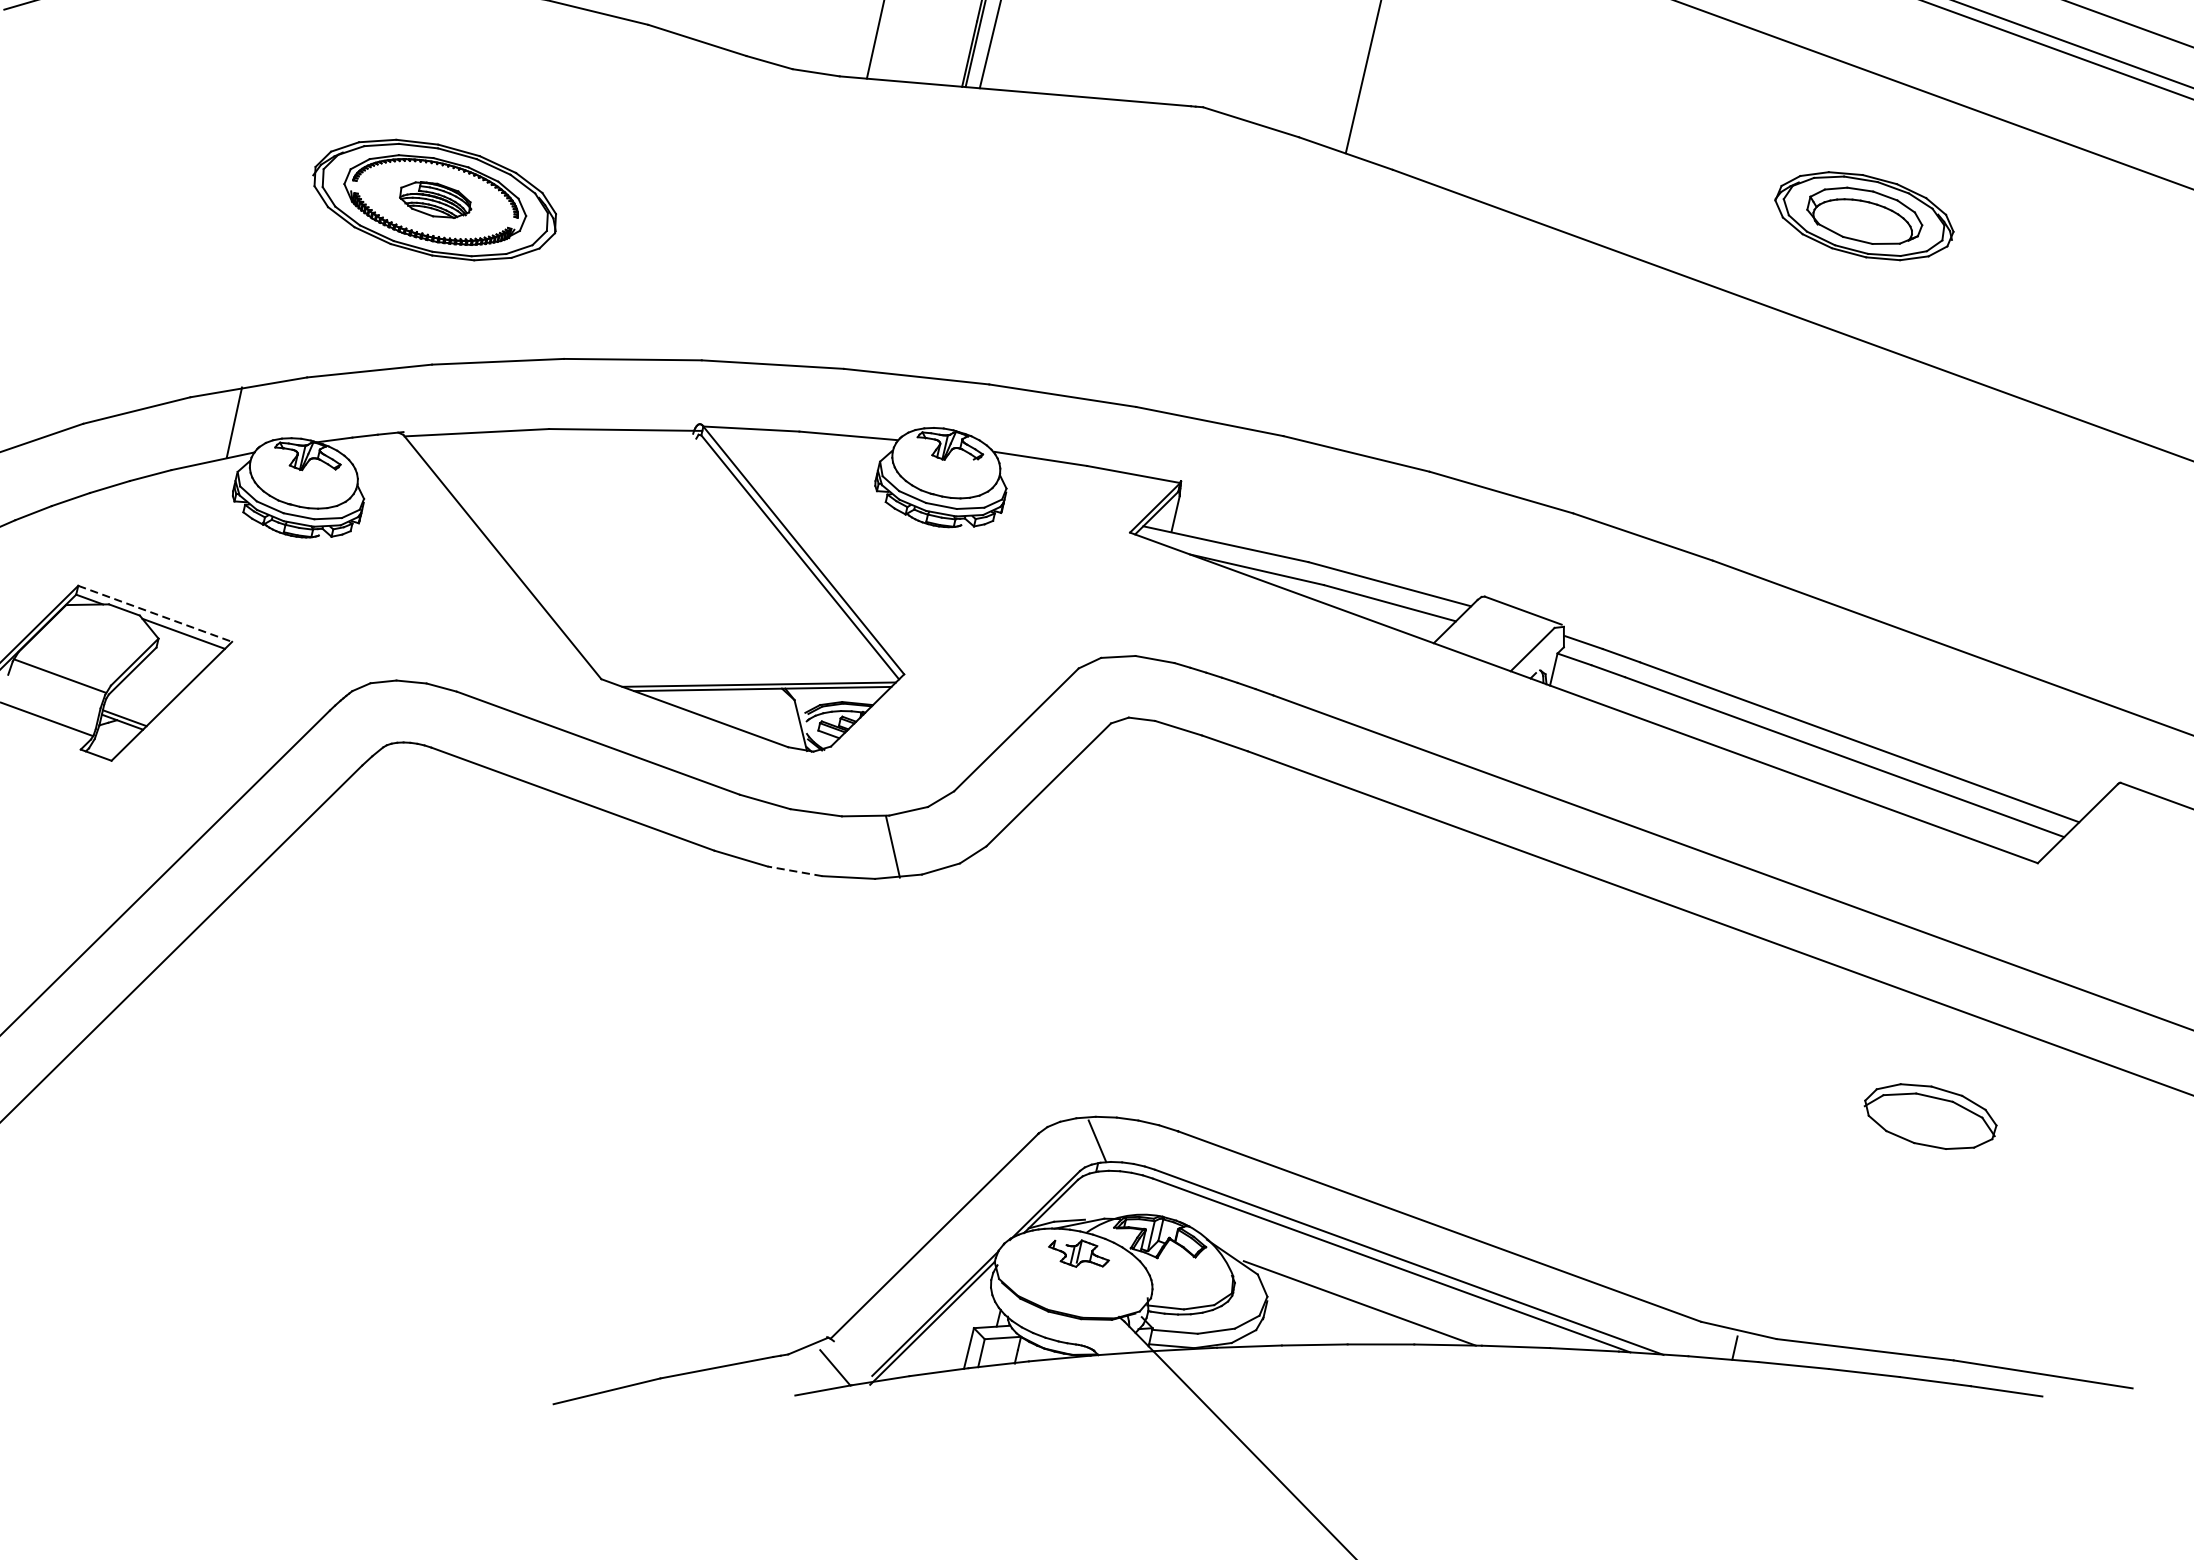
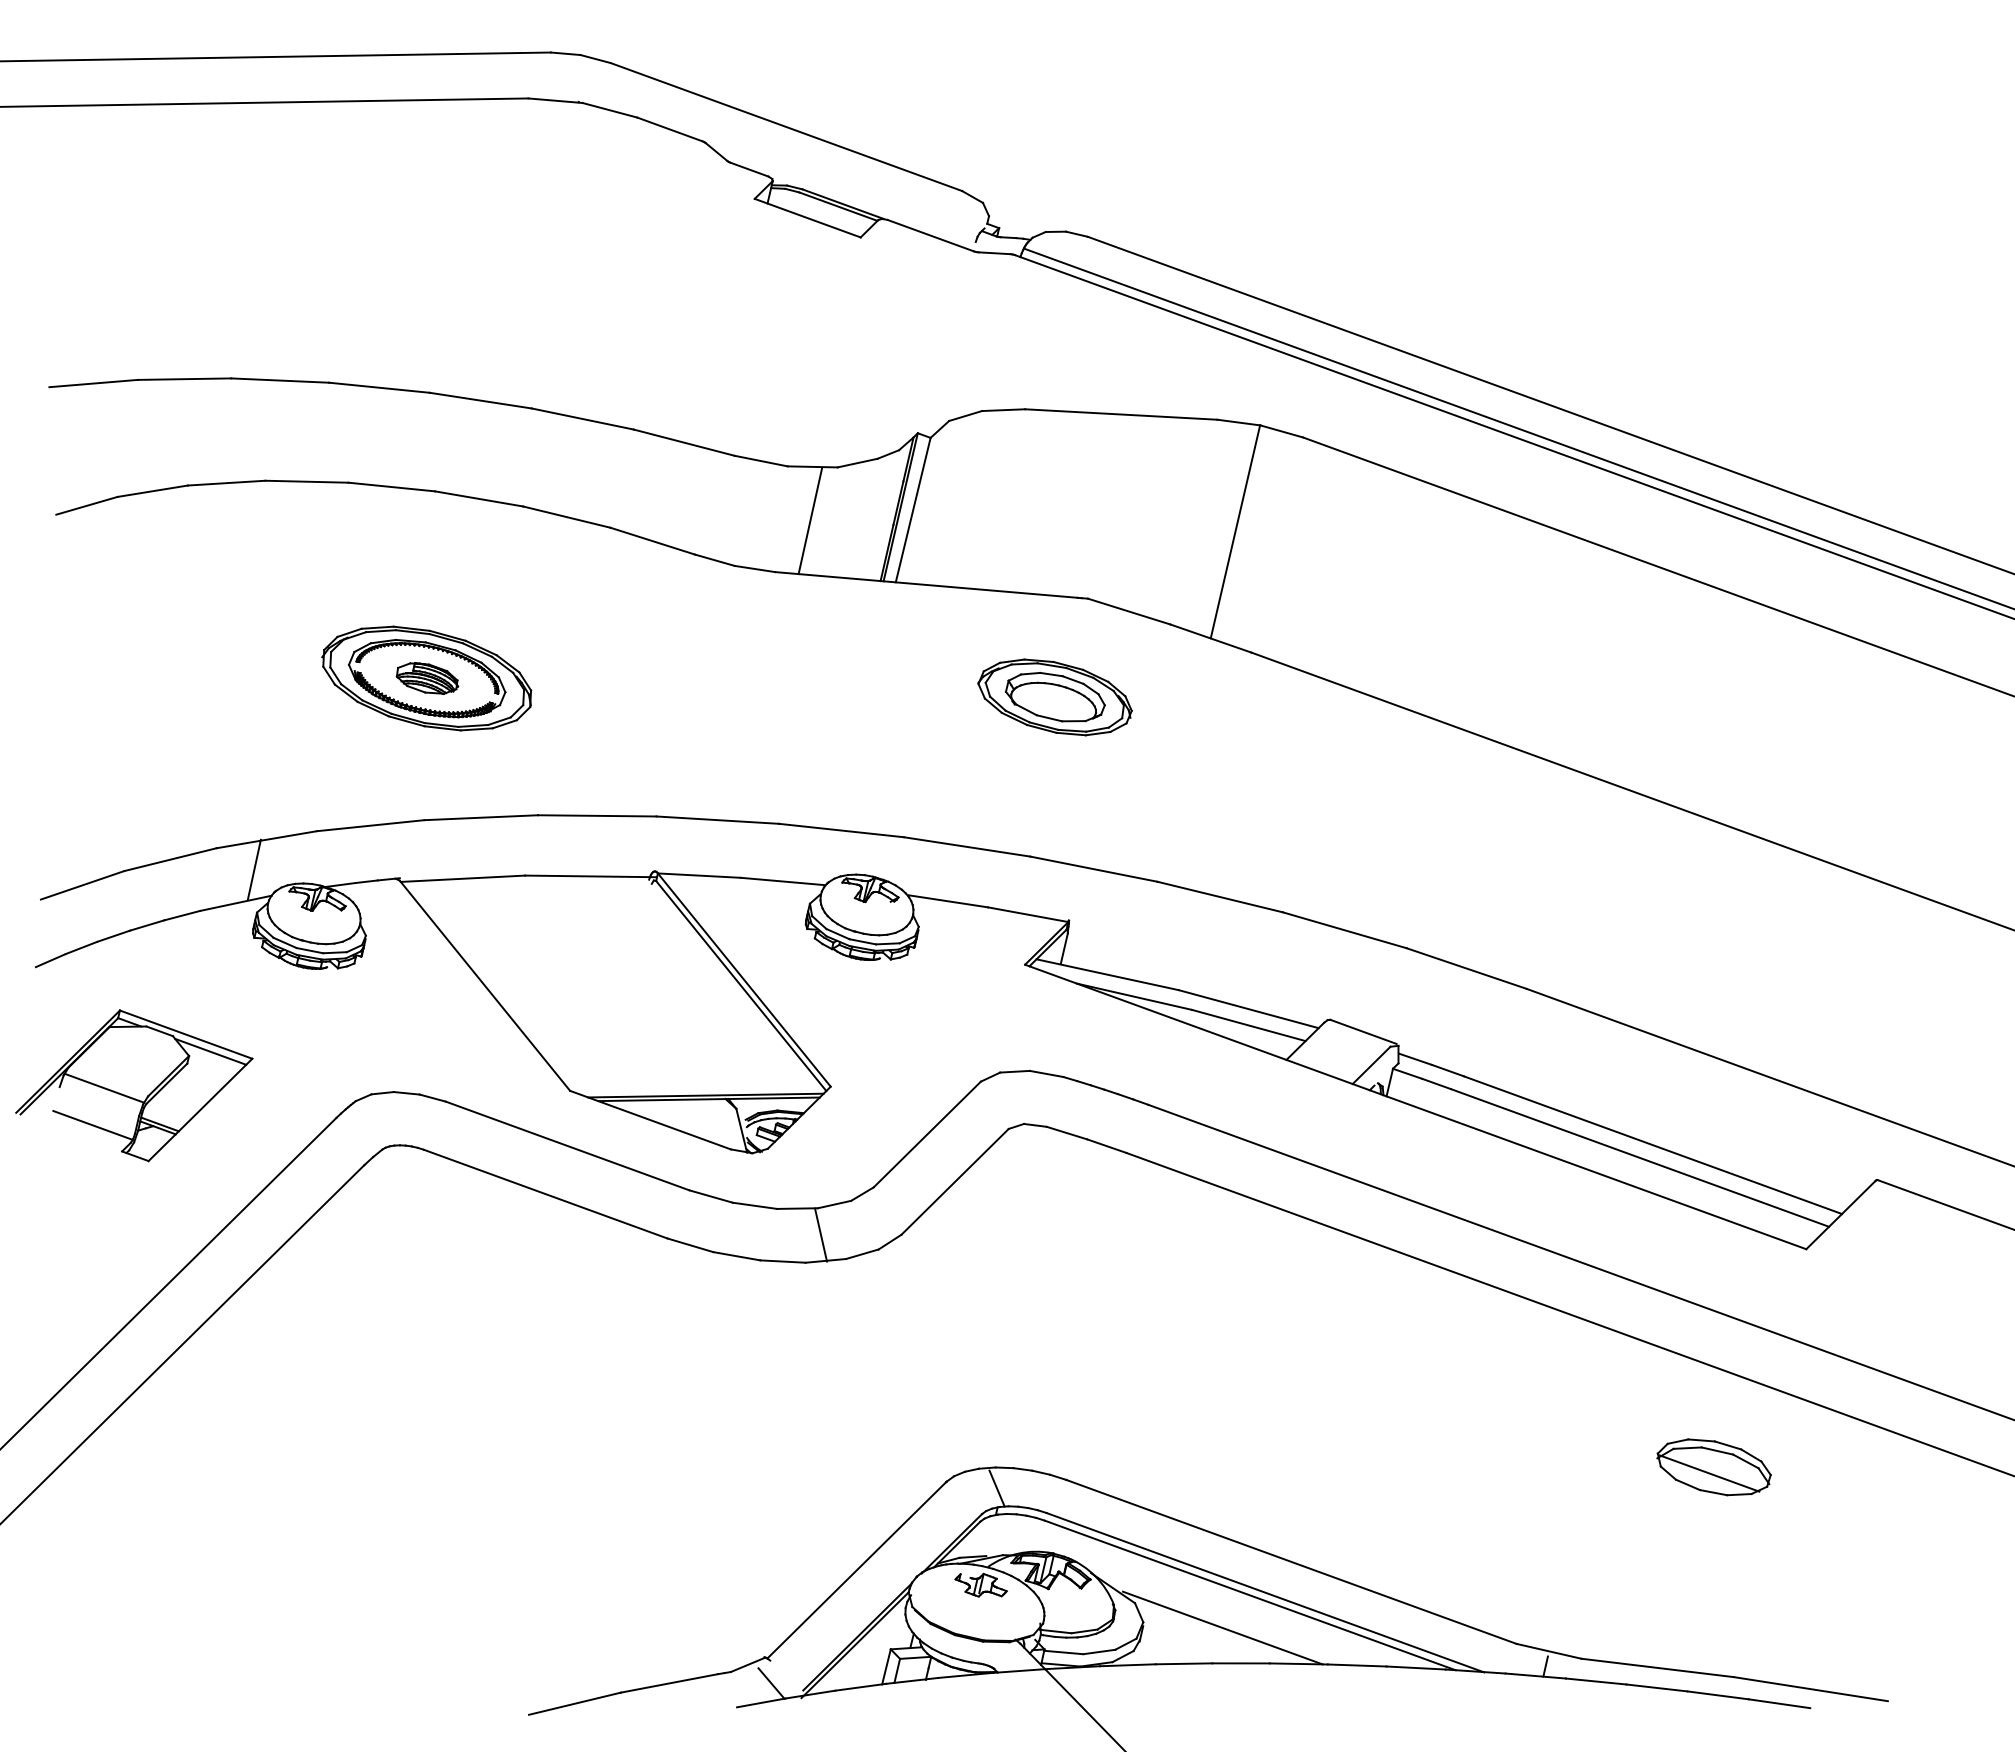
part: (1863, 216) -> (1054, 697), moved
line: (155, 613) -> (186, 1034), dashed -> solid
line: (794, 871) -> (736, 1256), dashed -> solid
line: (1925, 1123) -> (1709, 1473), added

